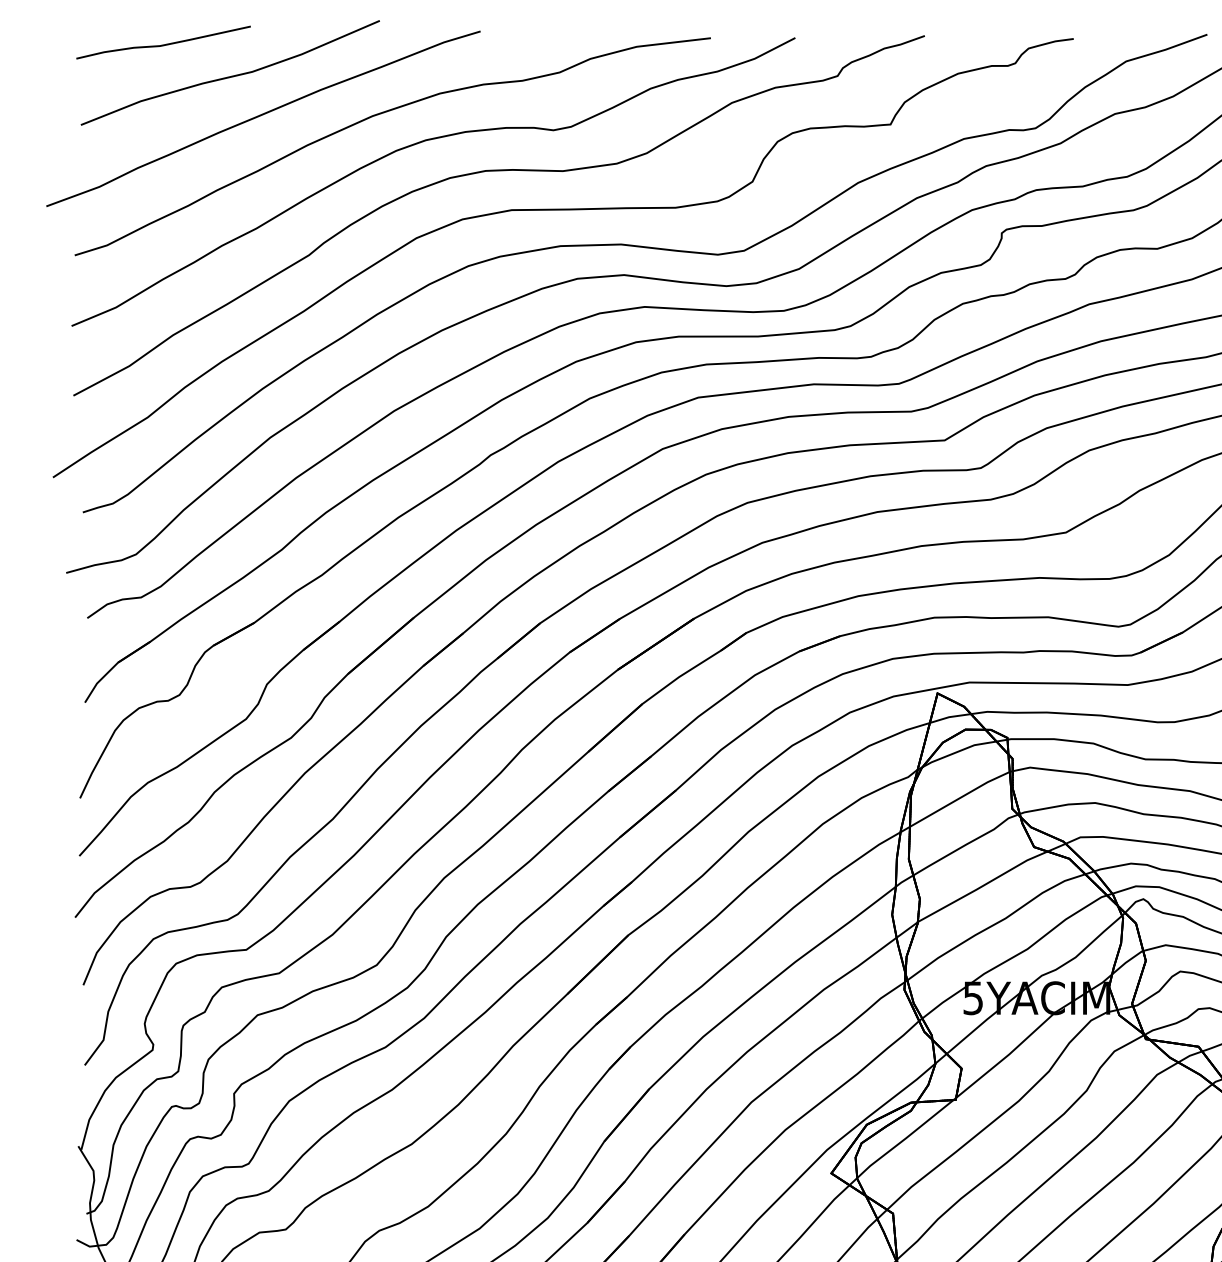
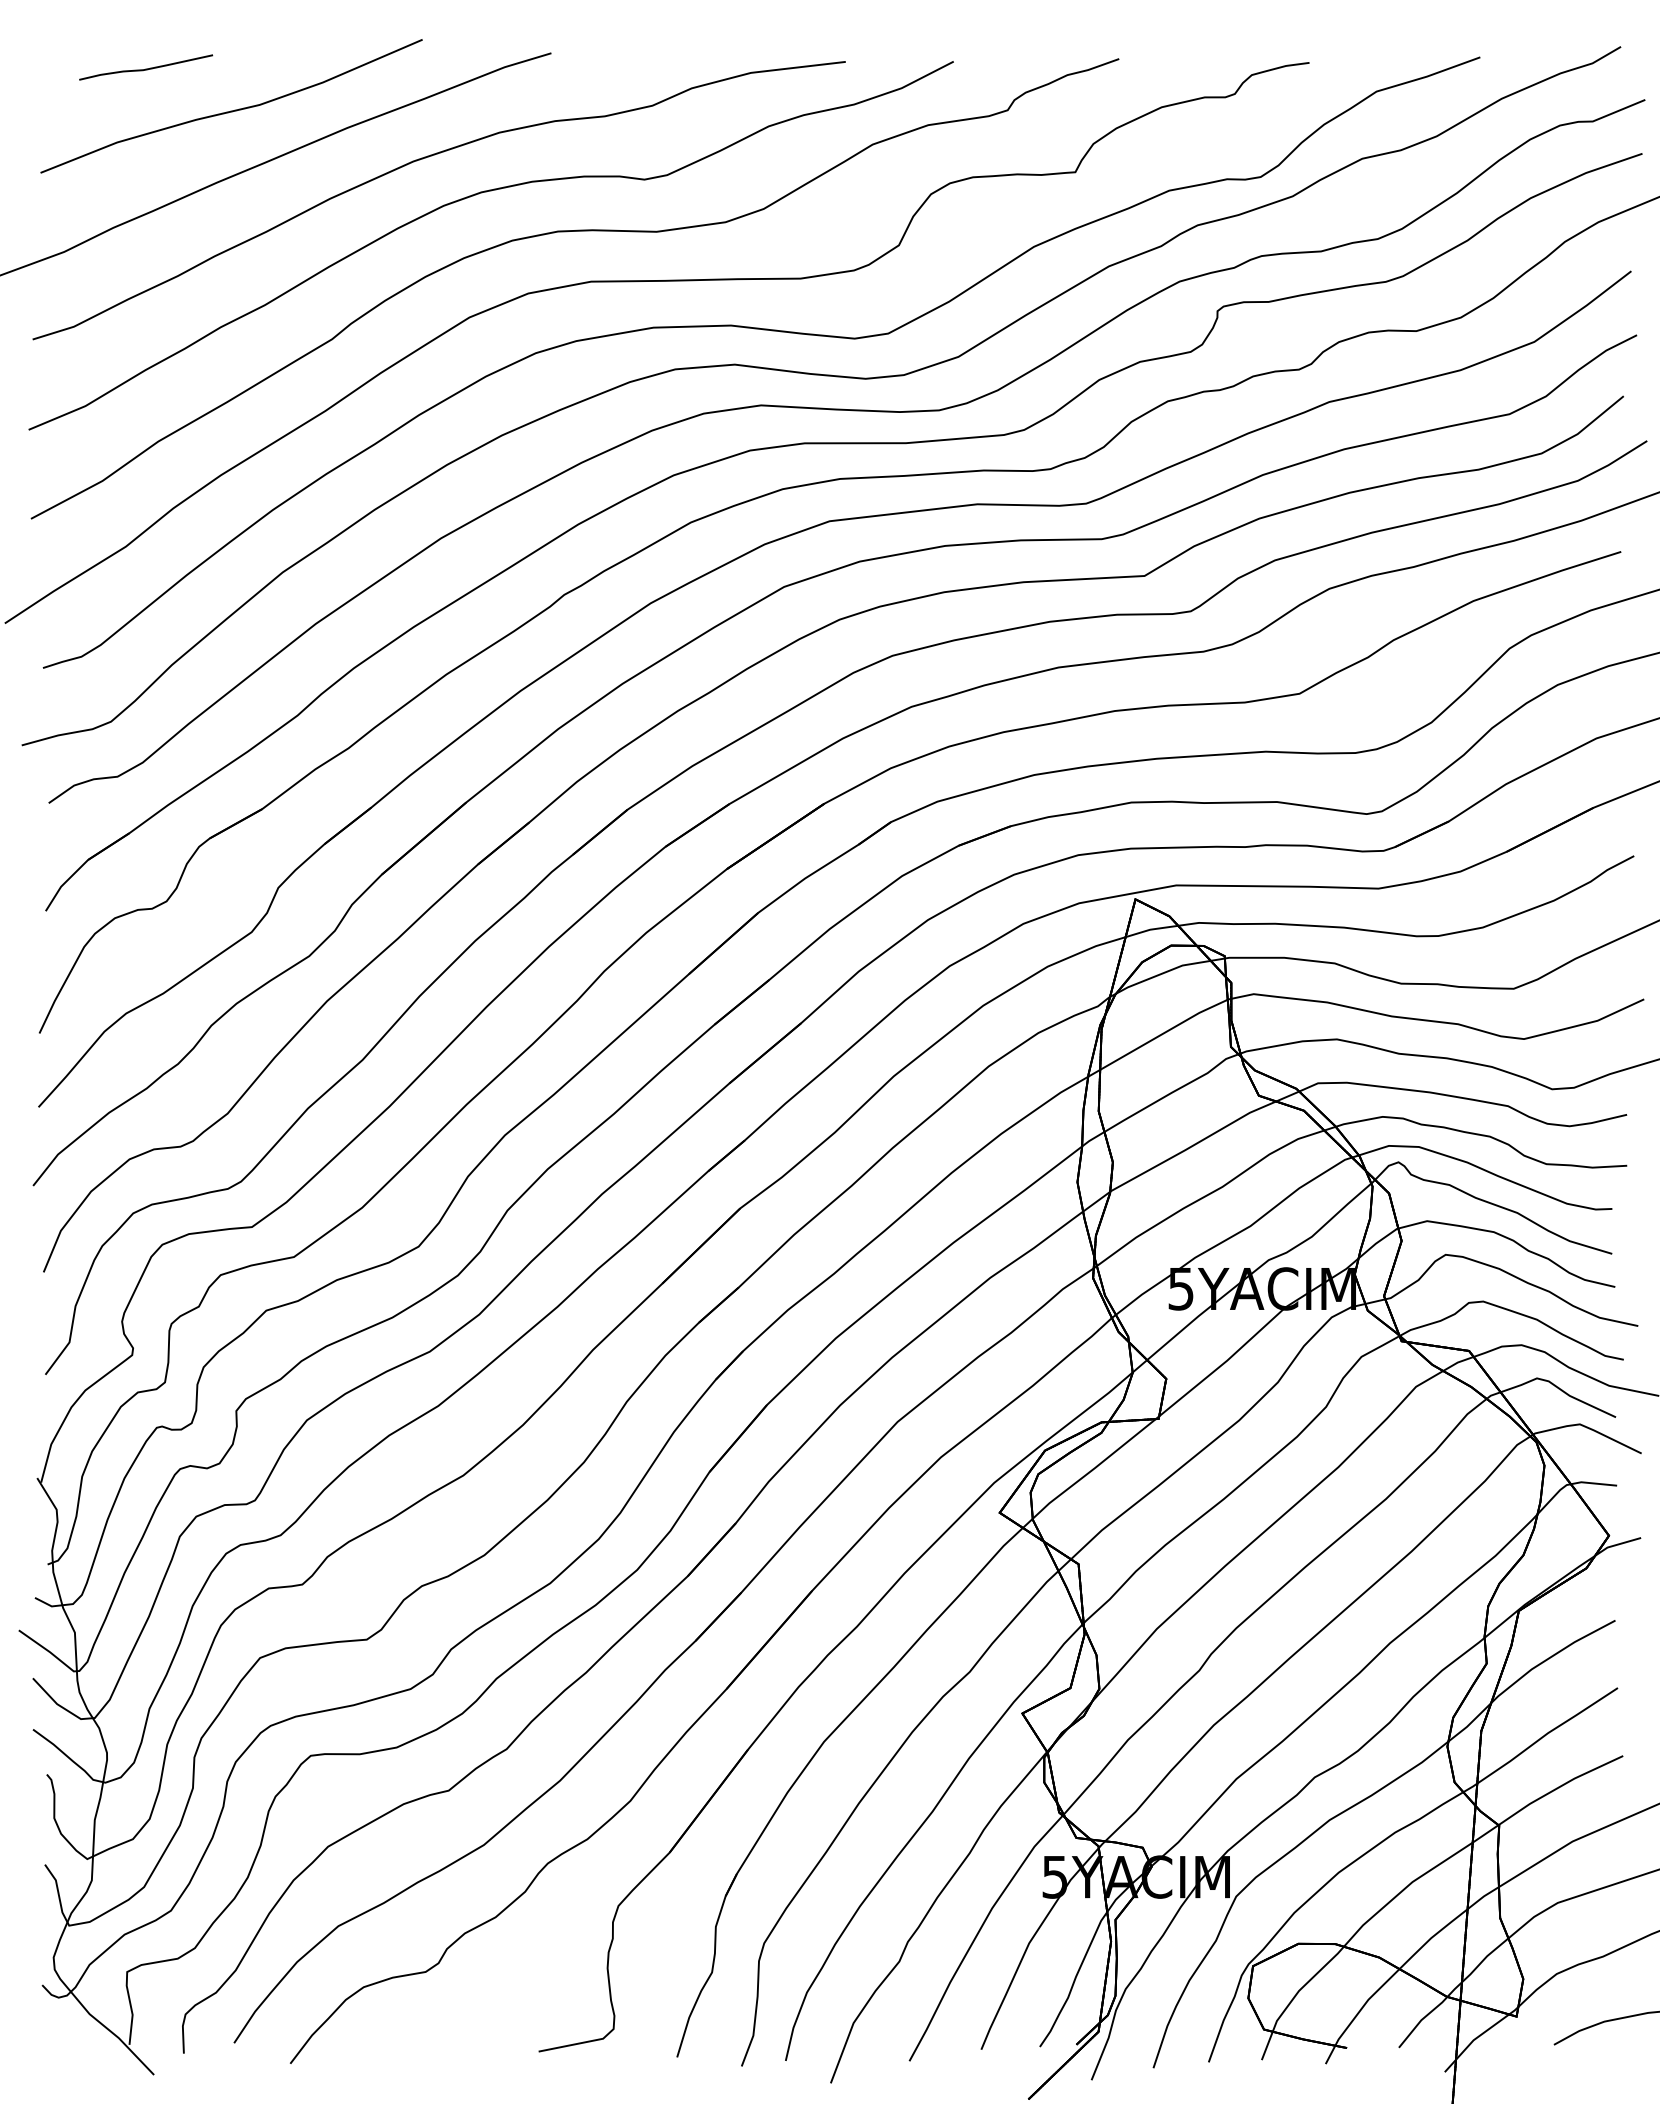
part: (163, 42) -> (145, 67), size x0.6

